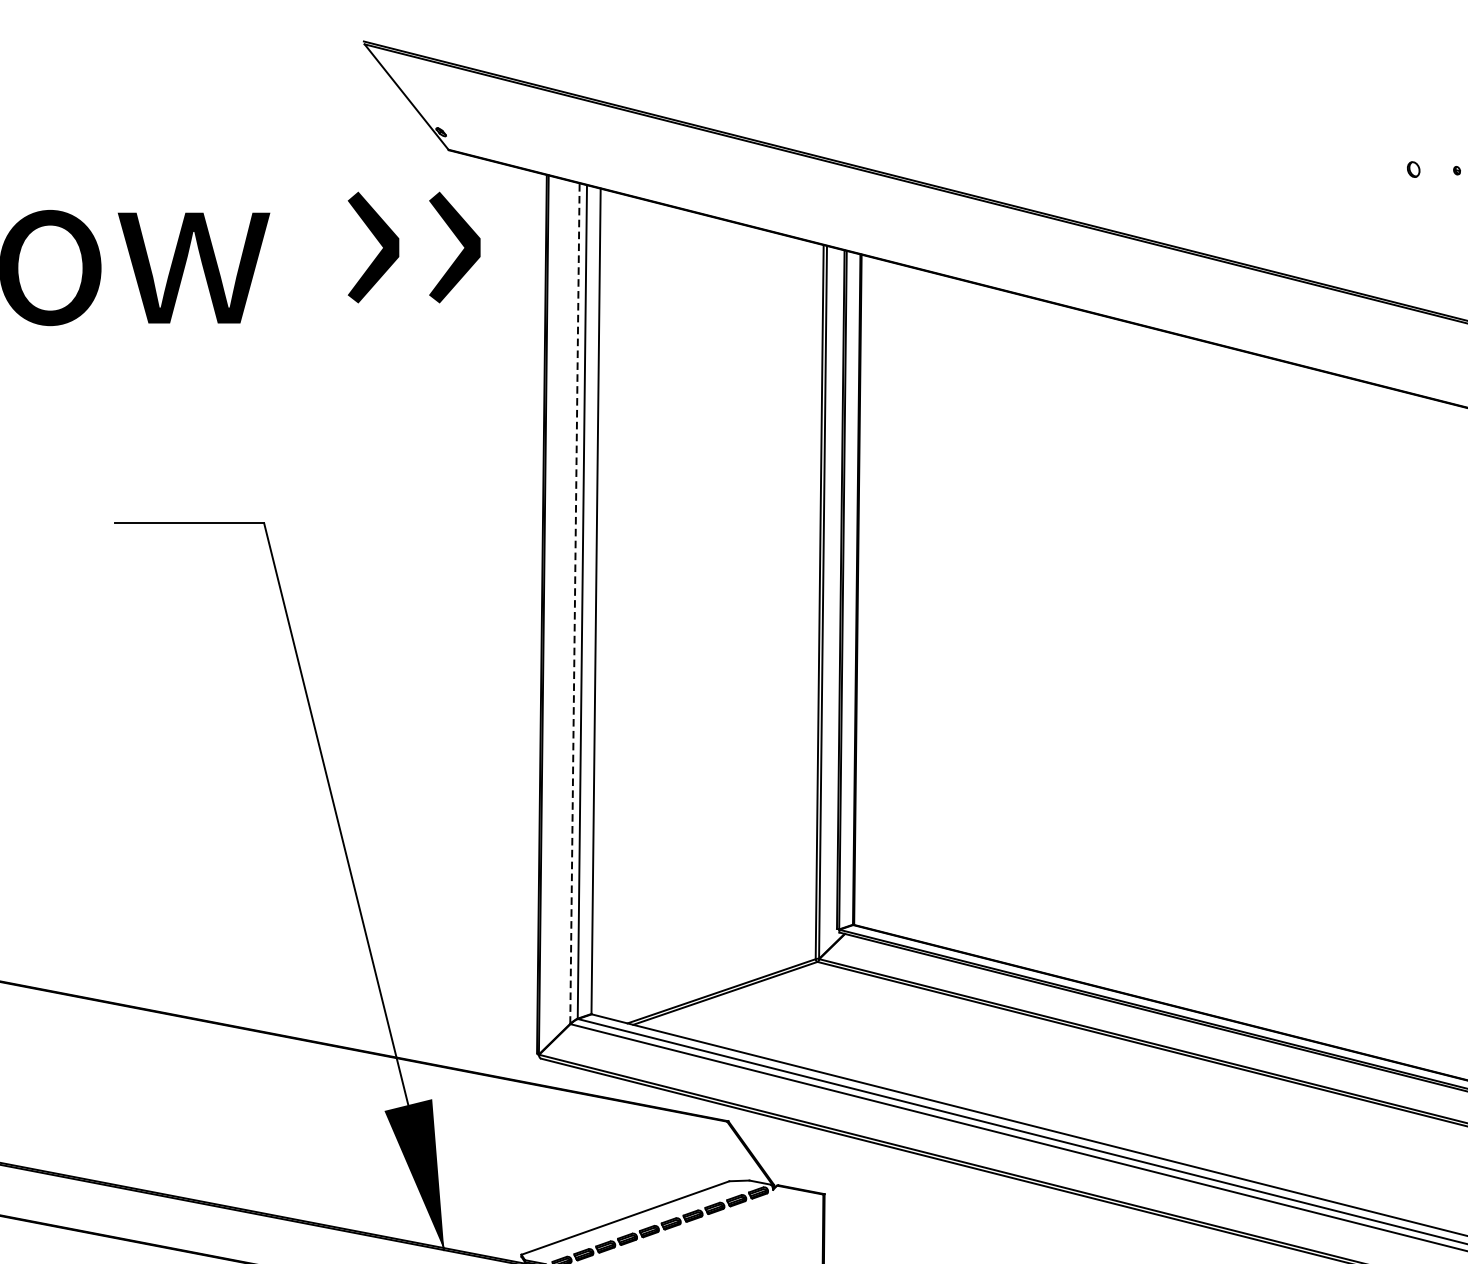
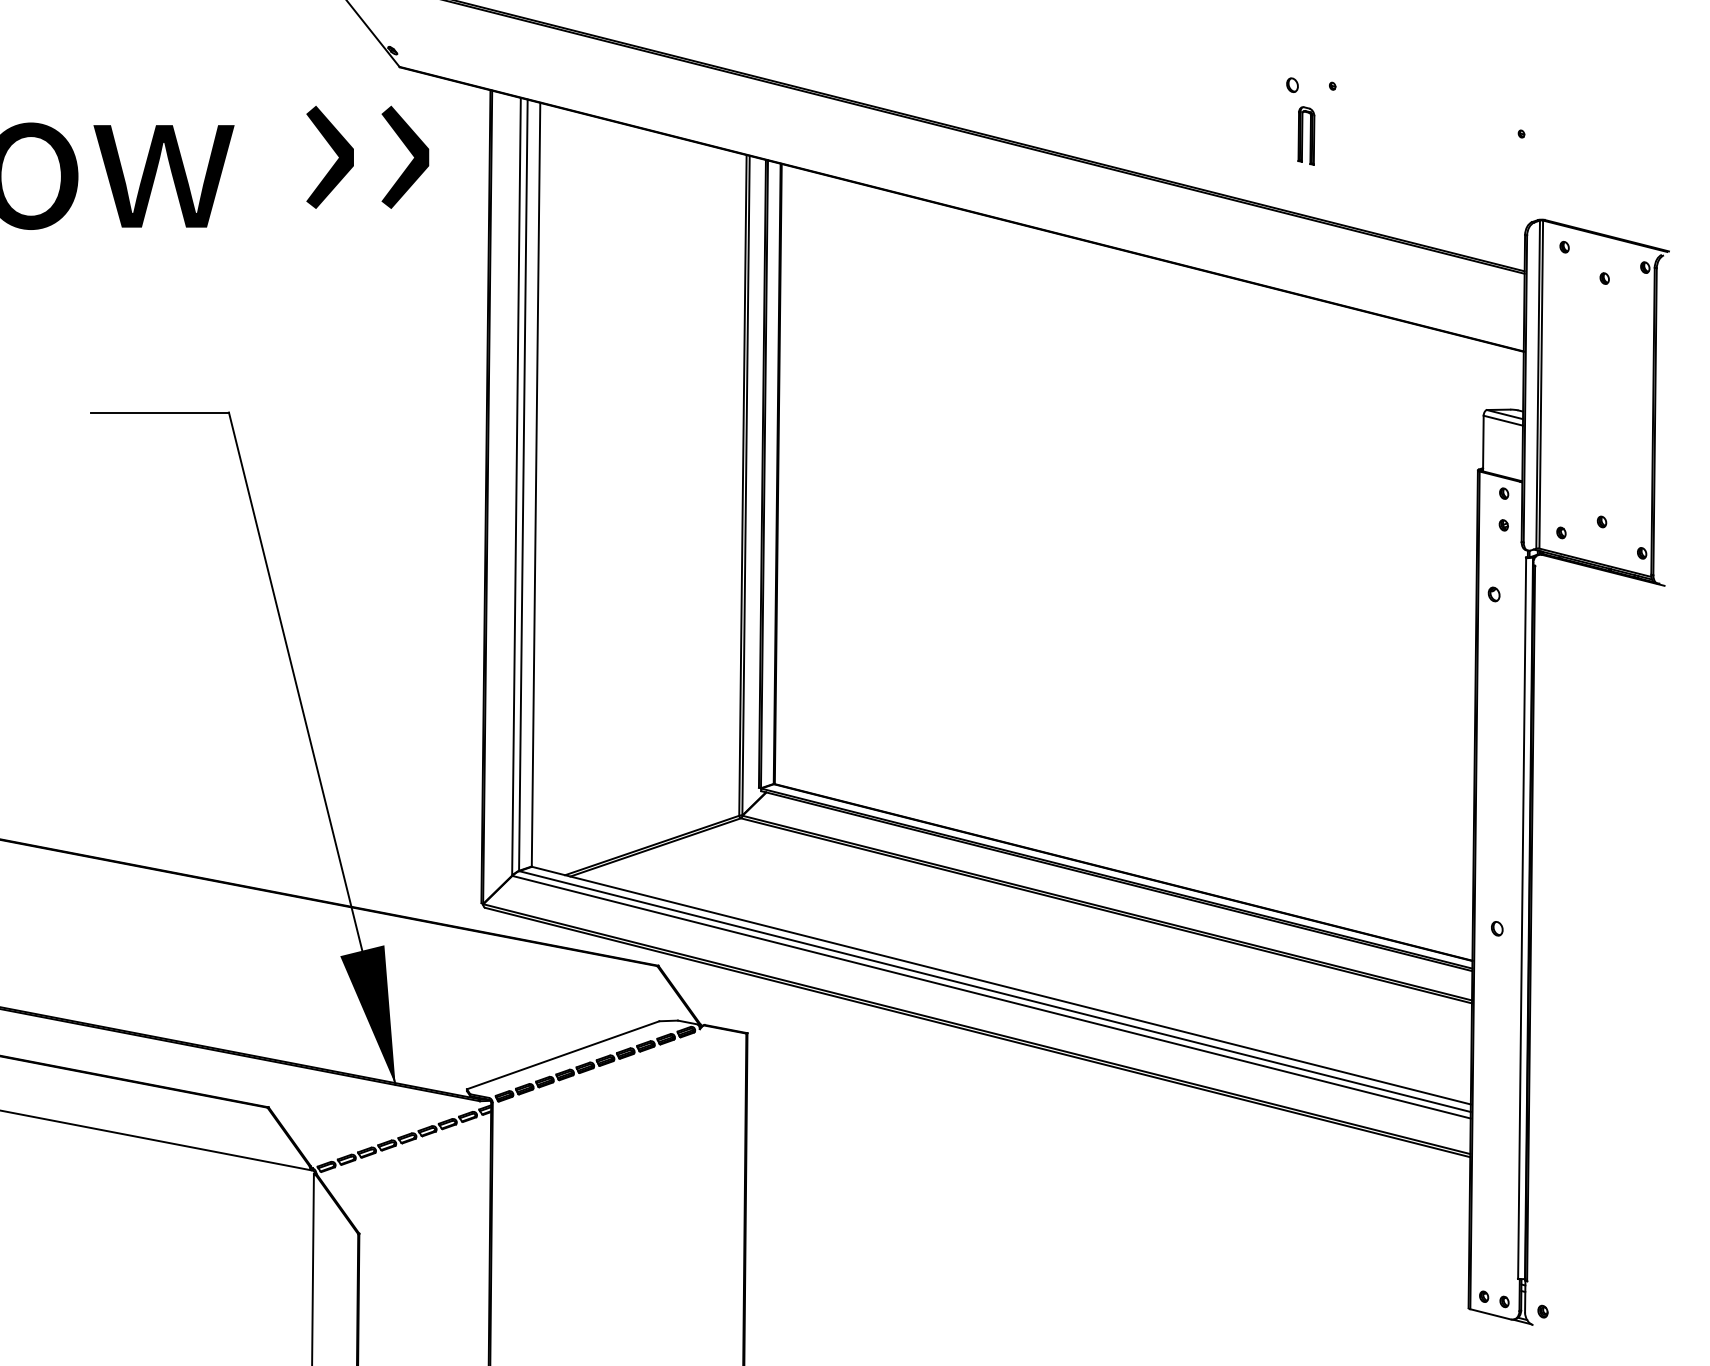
part: (1428, 223) -> (1306, 135), added
line: (574, 603) -> (516, 486), dashed -> solid

